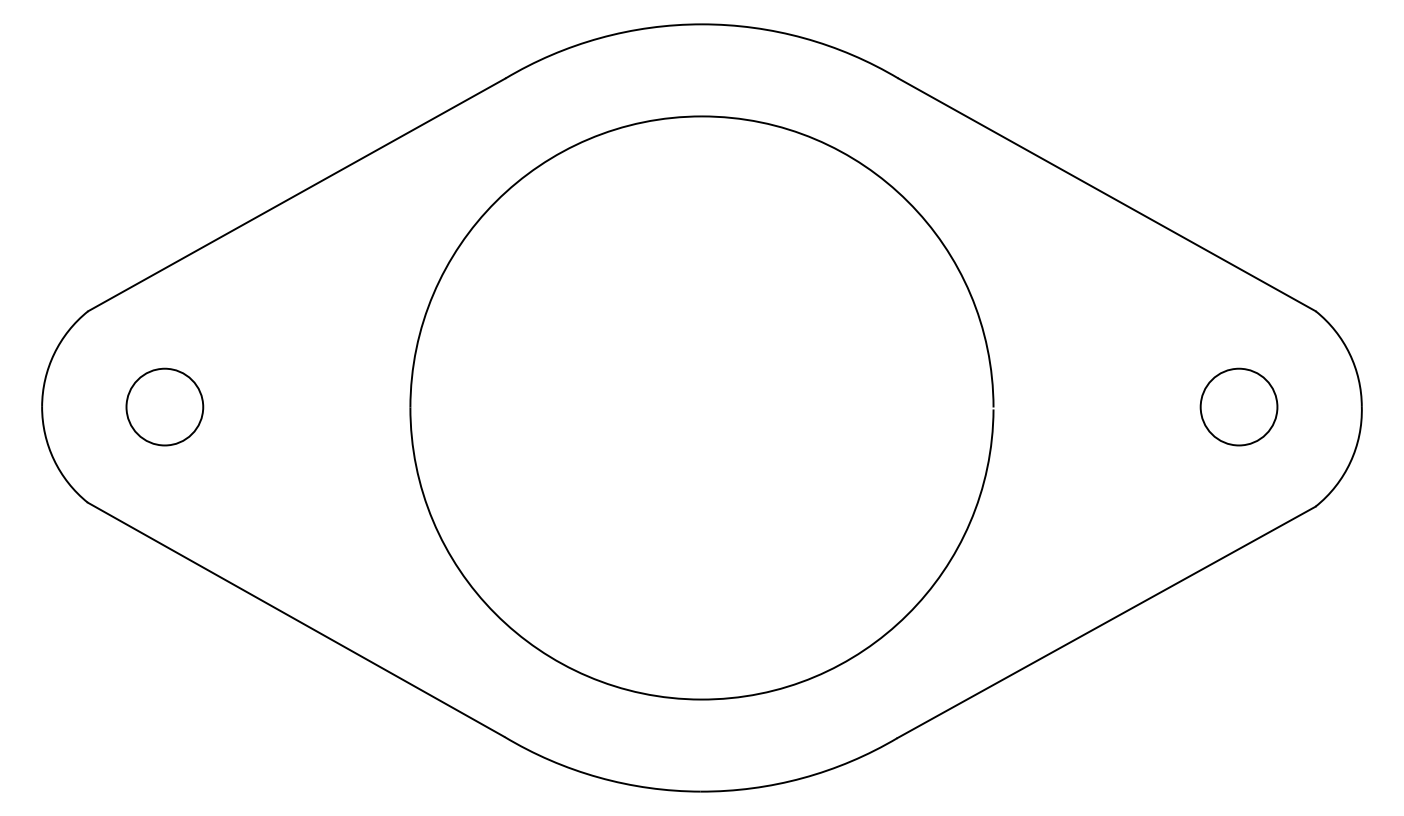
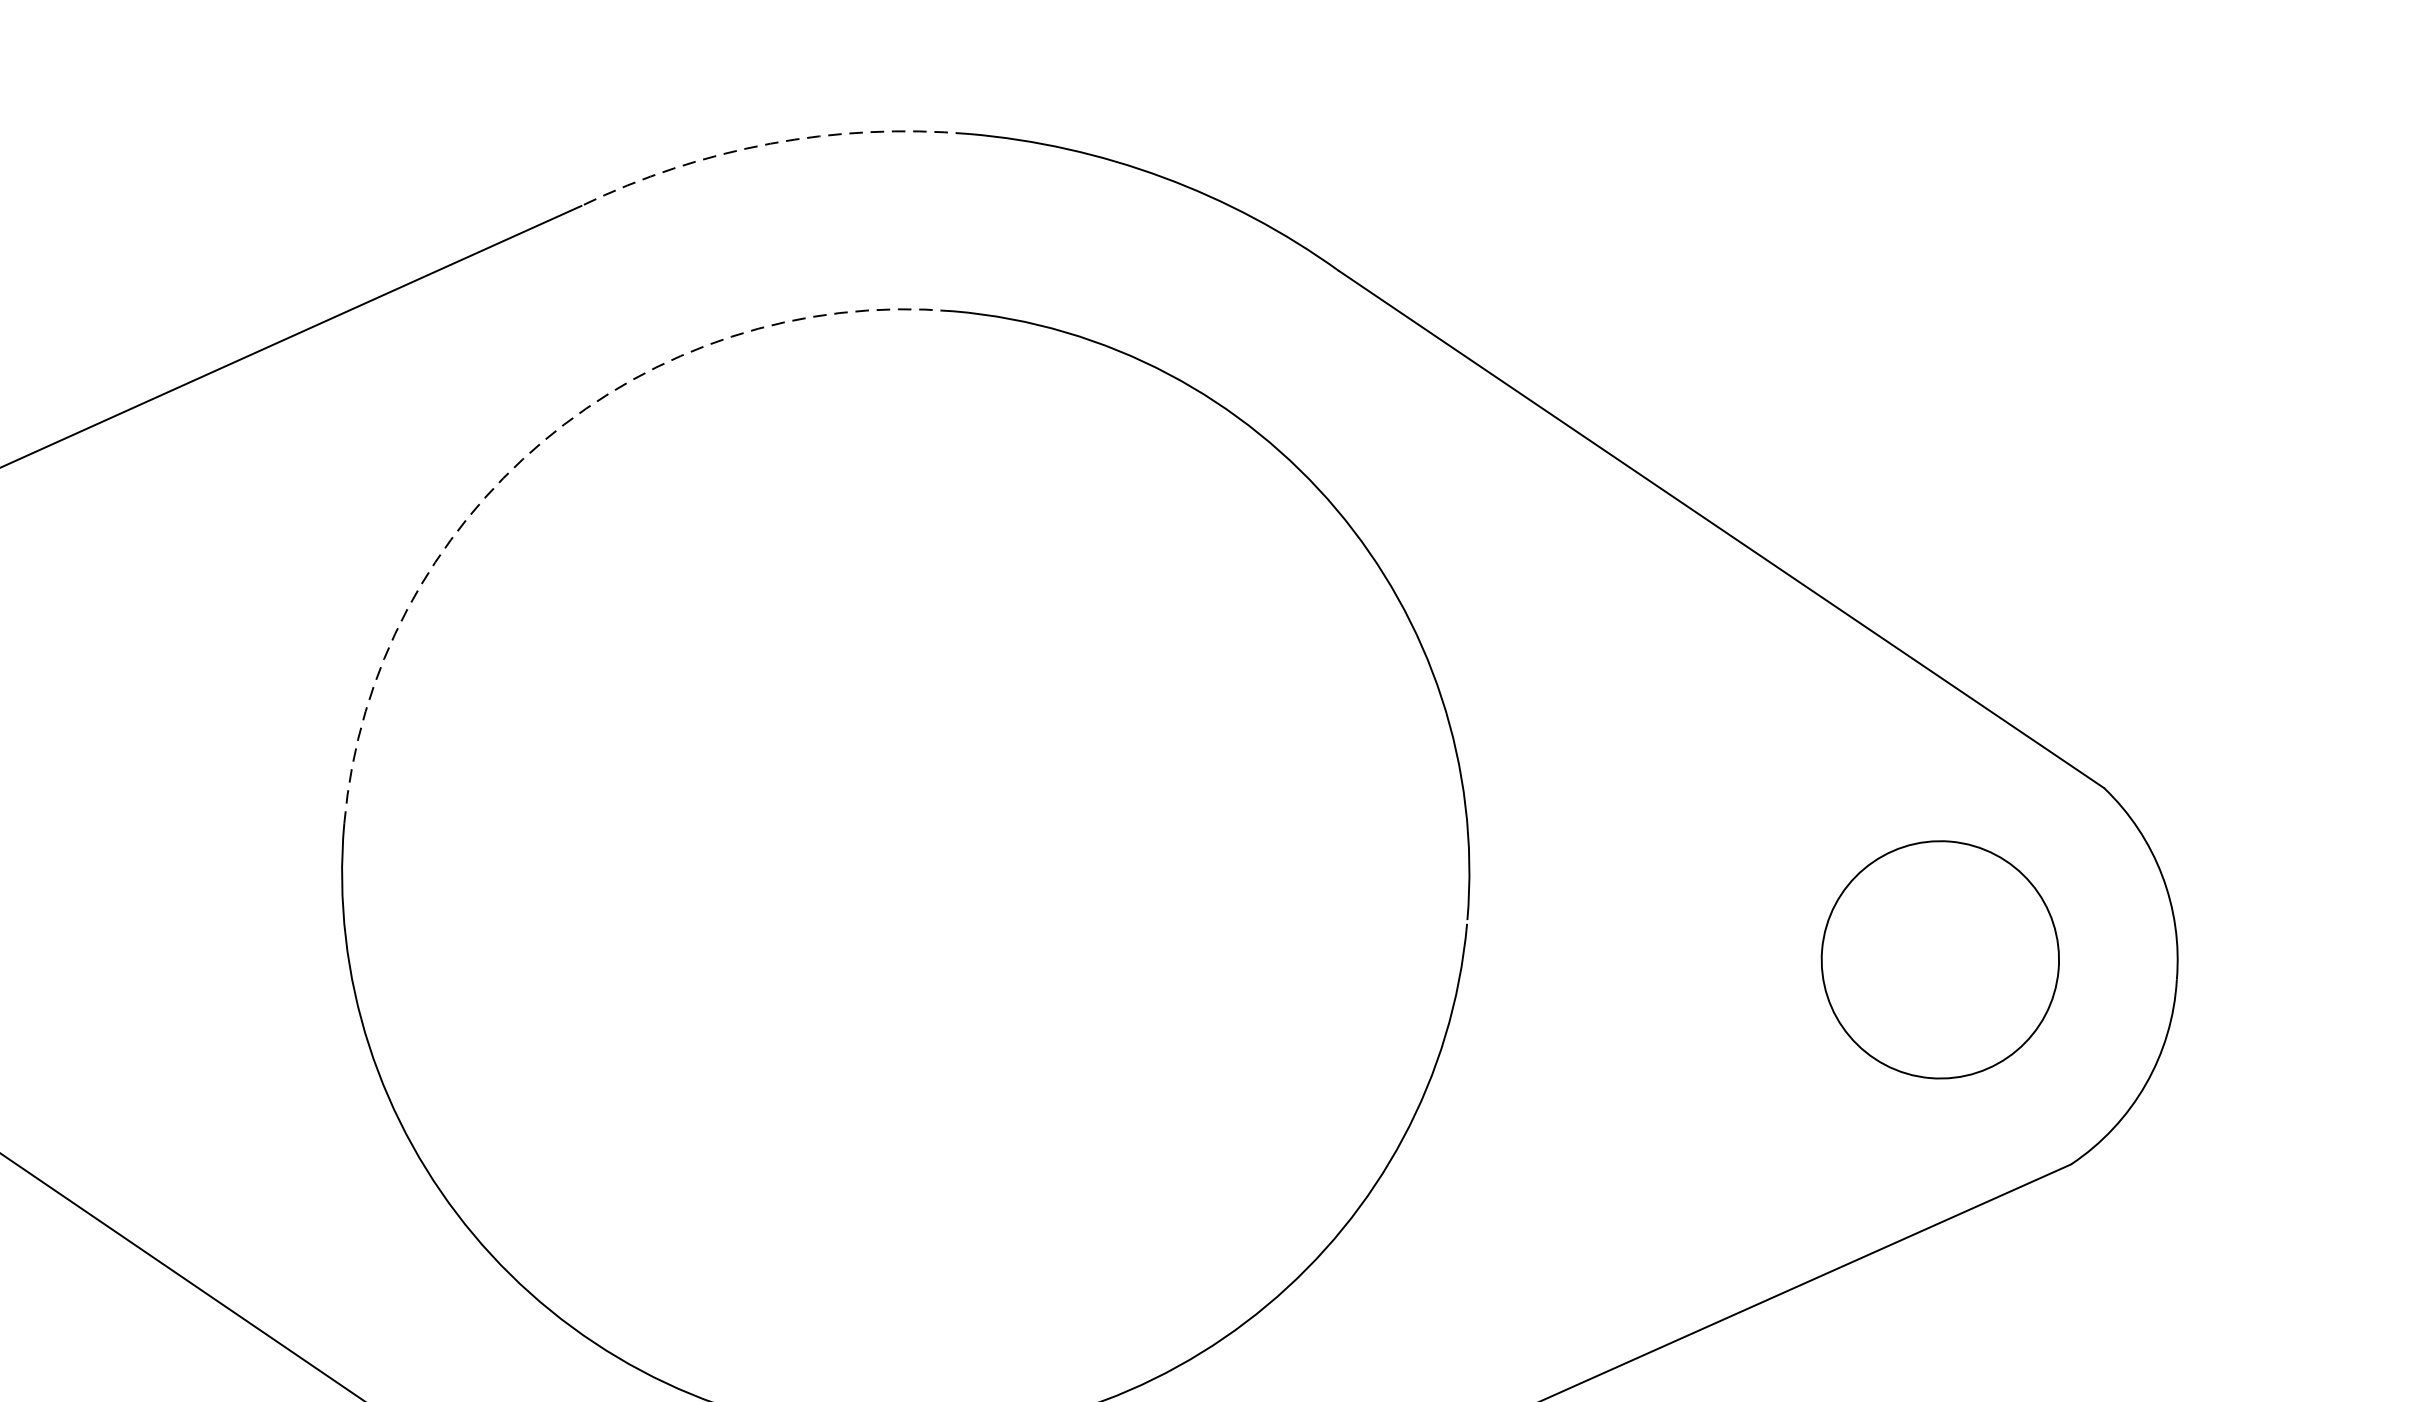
arc: (599, 38) -> (769, 144), solid -> dashed
arc: (495, 201) -> (542, 441), solid -> dashed
circle: (1238, 406) -> (1939, 958), size x1.6

